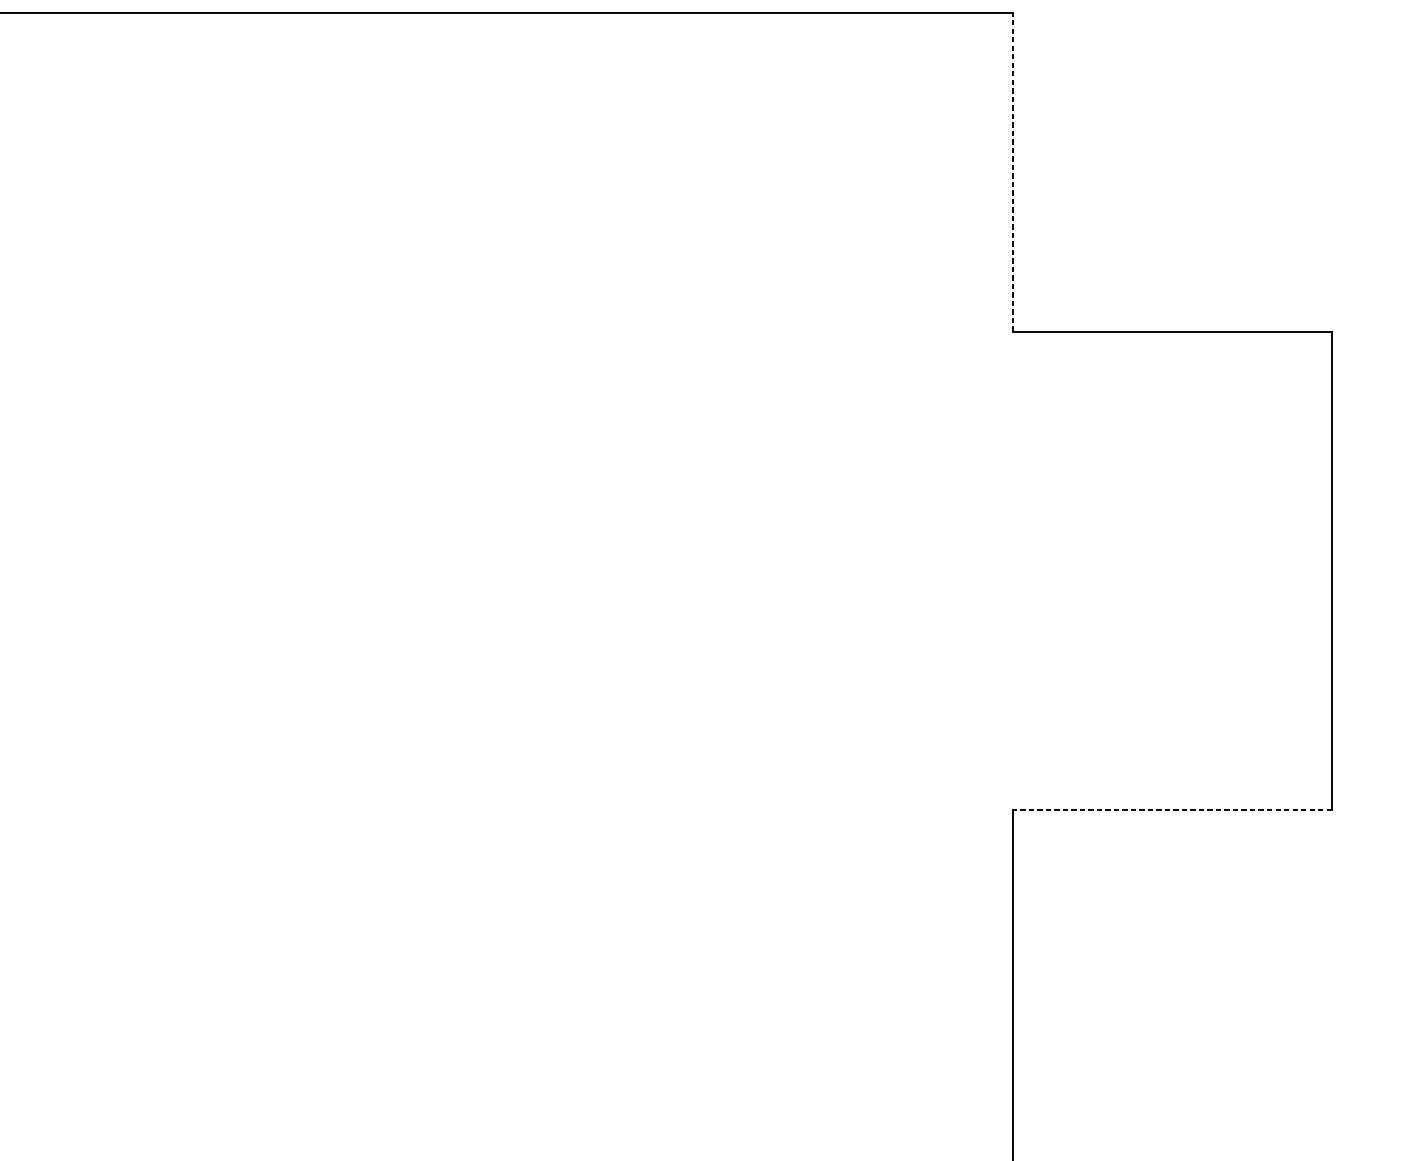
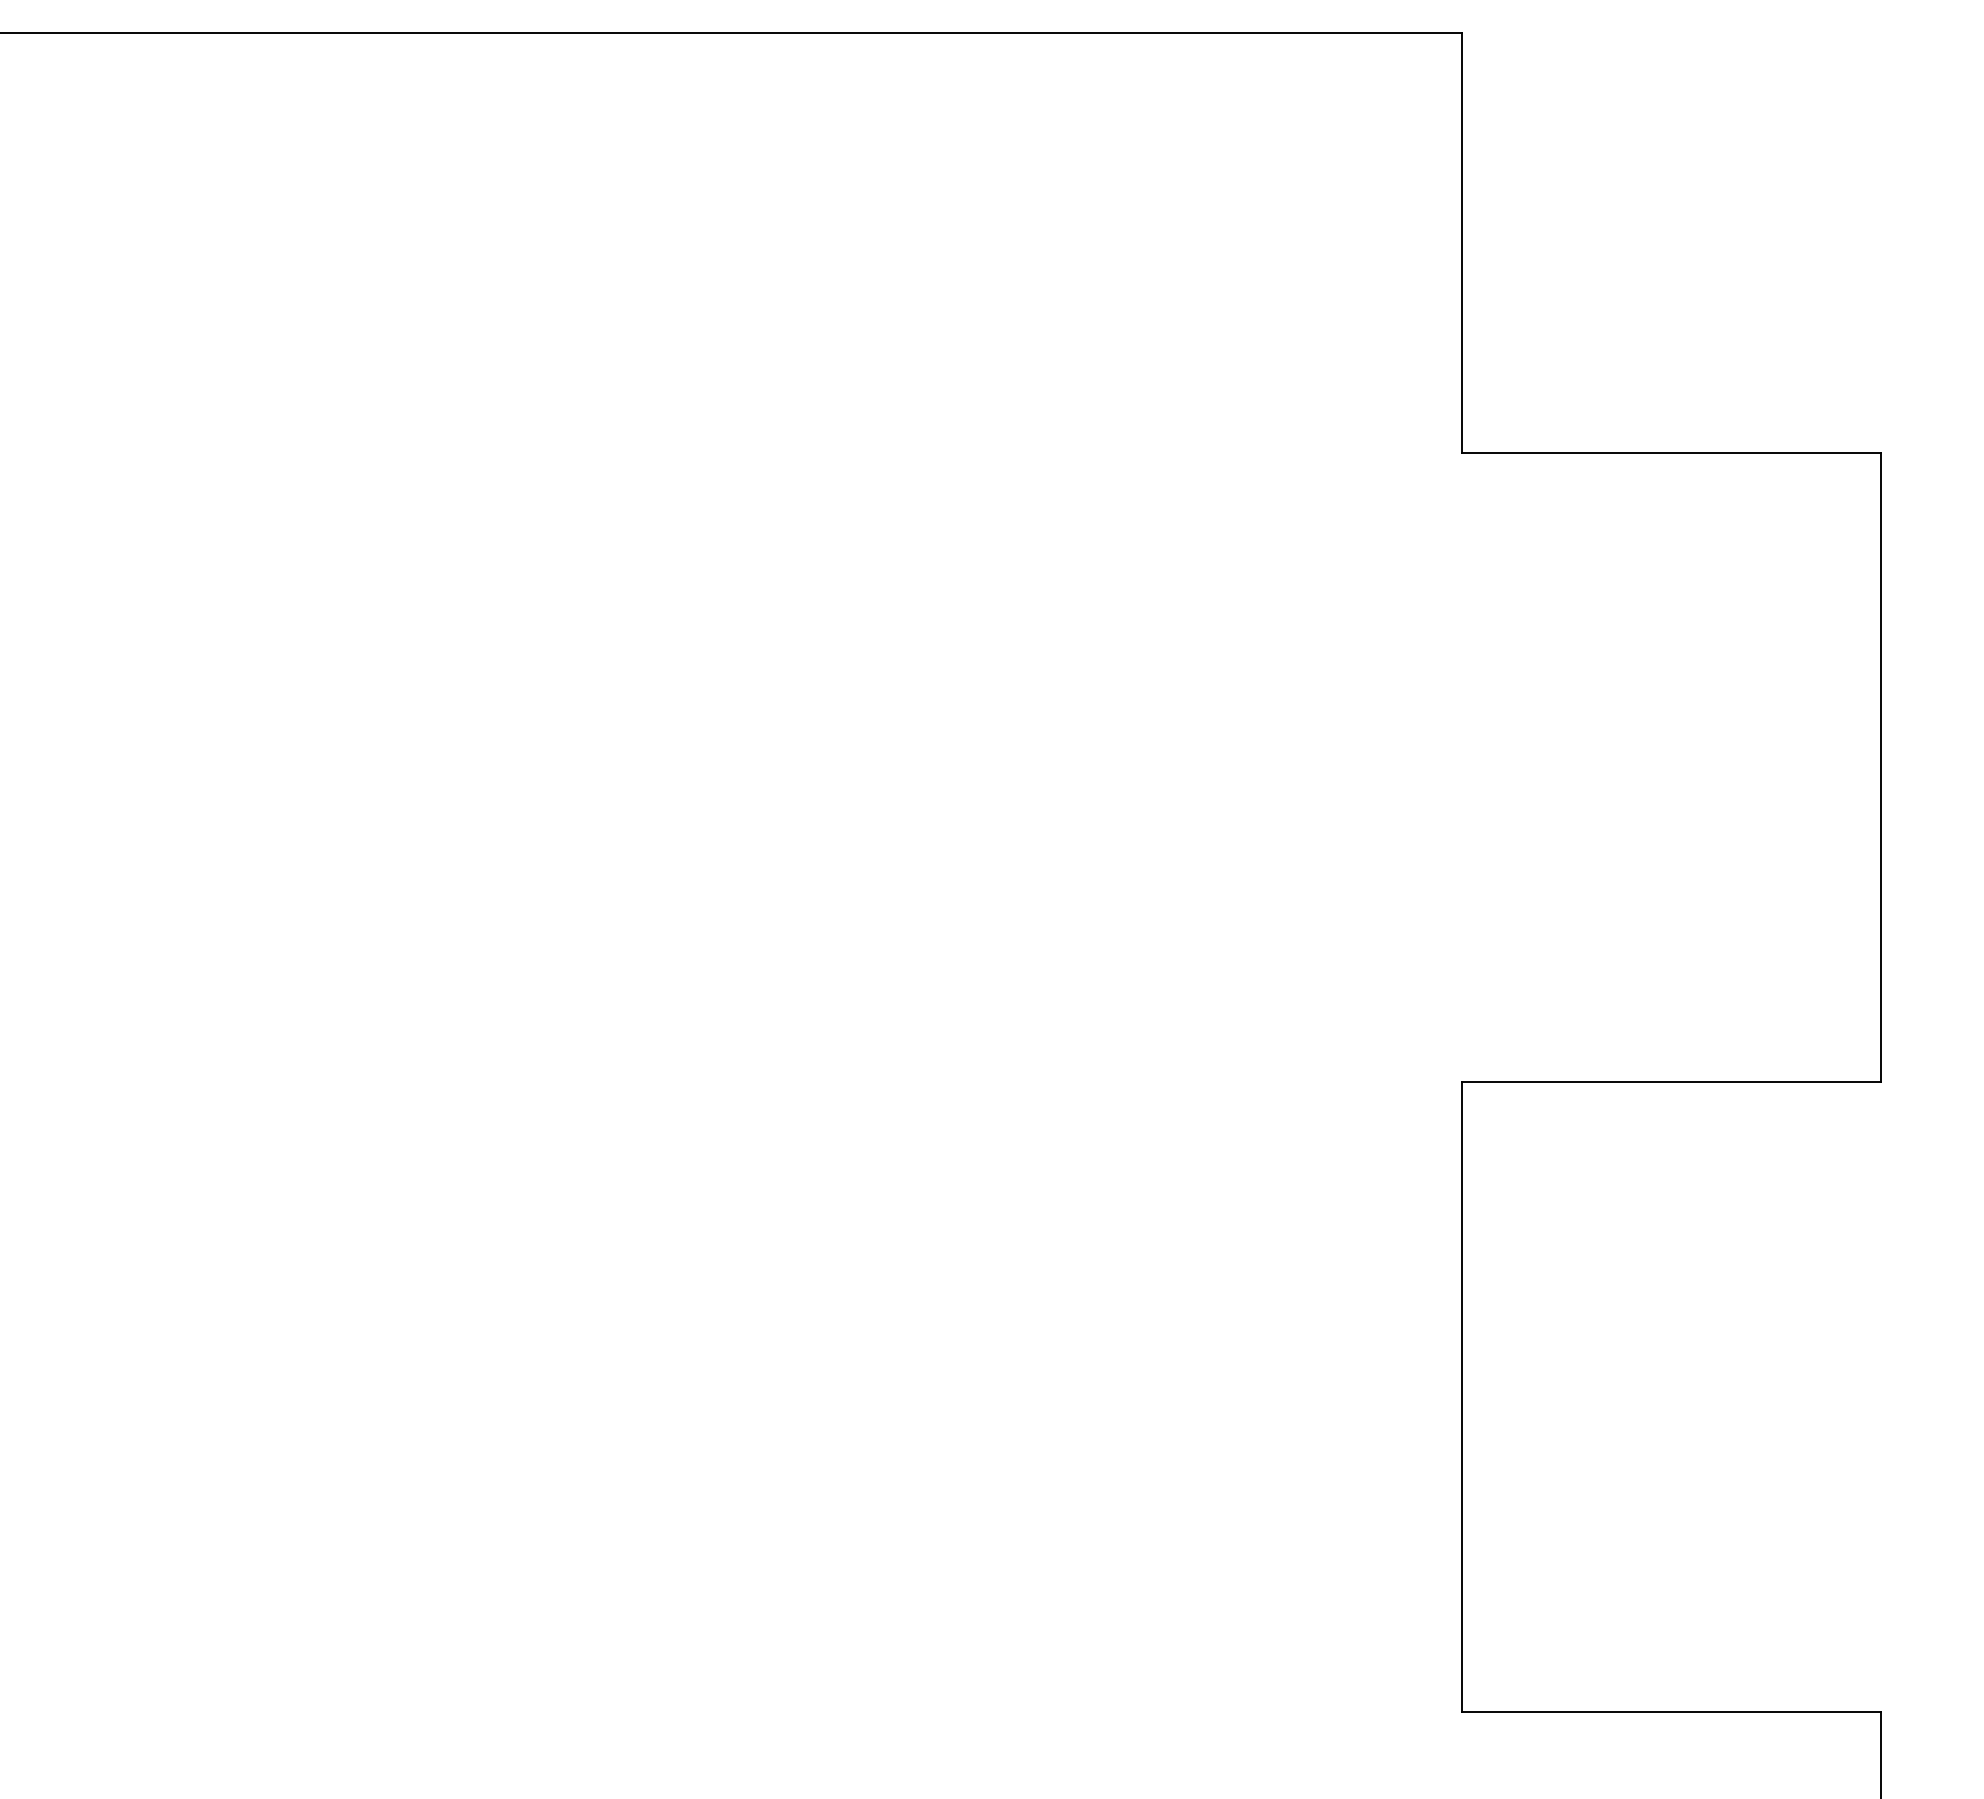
line: (1012, 172) -> (1461, 243), dashed -> solid
line: (1172, 810) -> (1671, 1082), dashed -> solid

